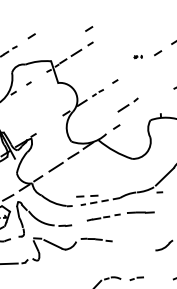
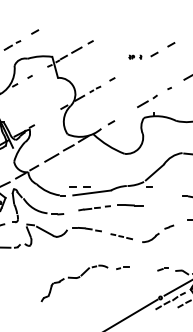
line: (89, 28) -> (90, 27), removed
part: (138, 56) -> (135, 56), size x1.67
part: (128, 105) -> (147, 101), moved
line: (99, 202) -> (91, 193), dashed -> solid
part: (133, 245) -> (121, 236), added

